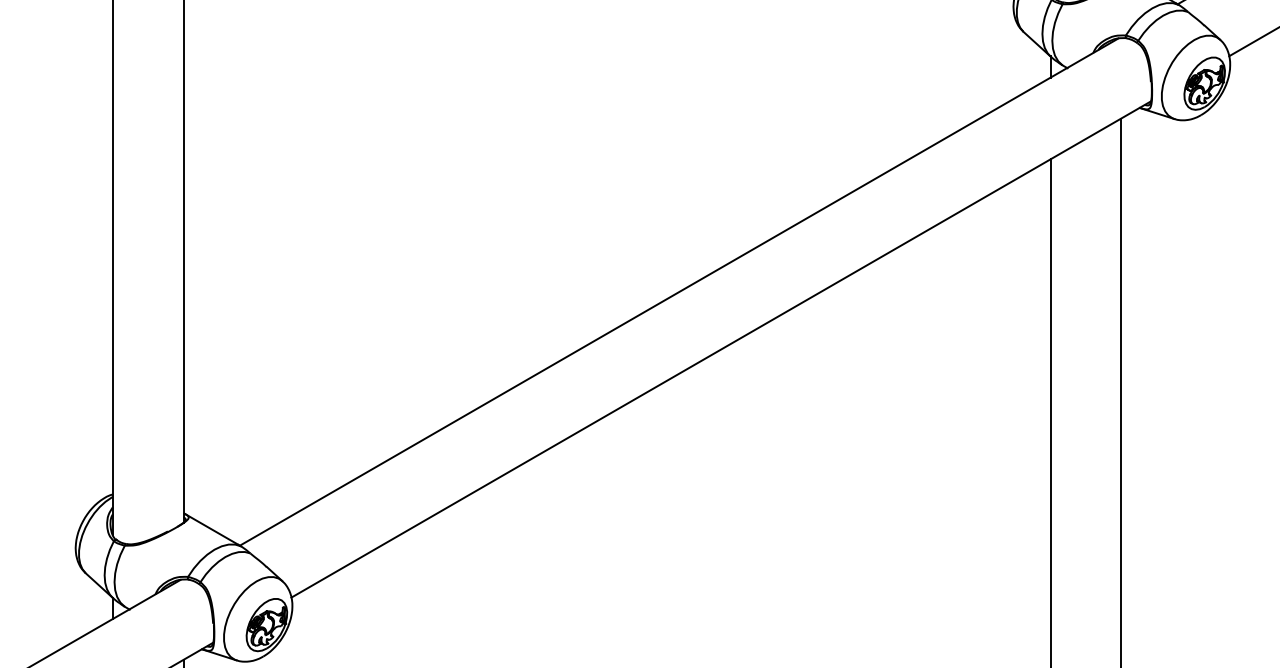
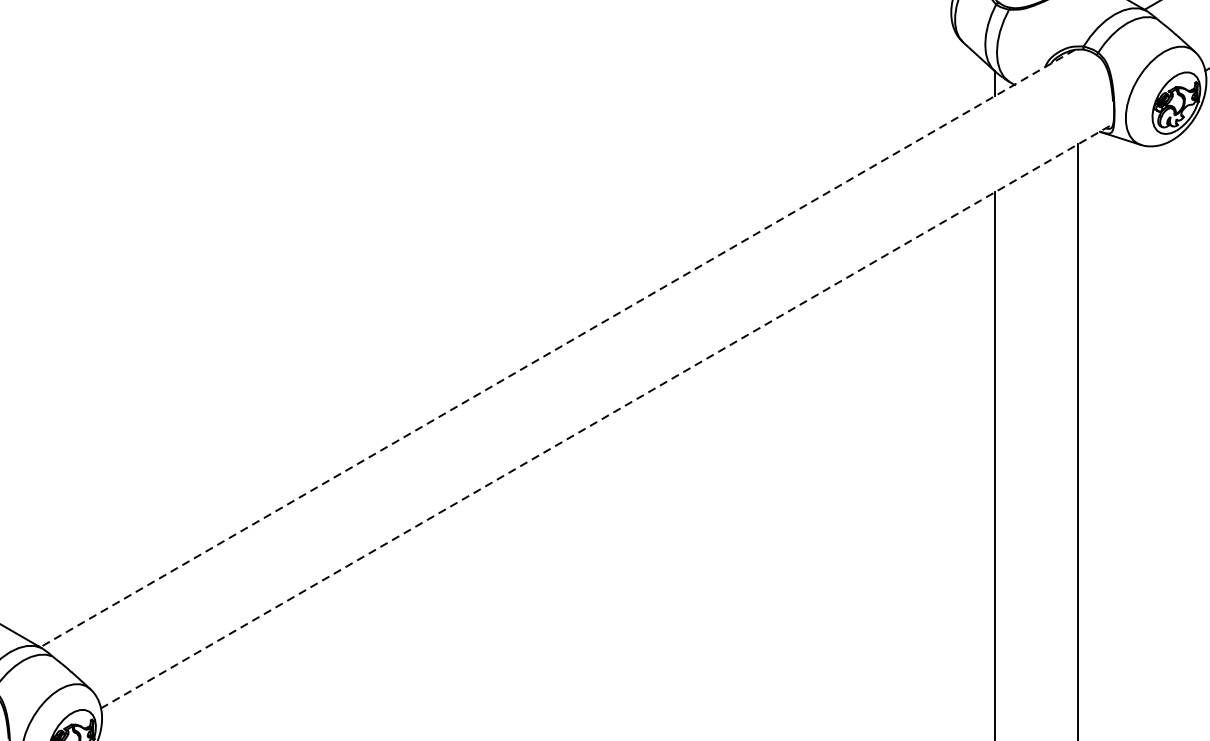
line: (678, 292) -> (556, 349), solid -> dashed
line: (721, 349) -> (607, 416), solid -> dashed

